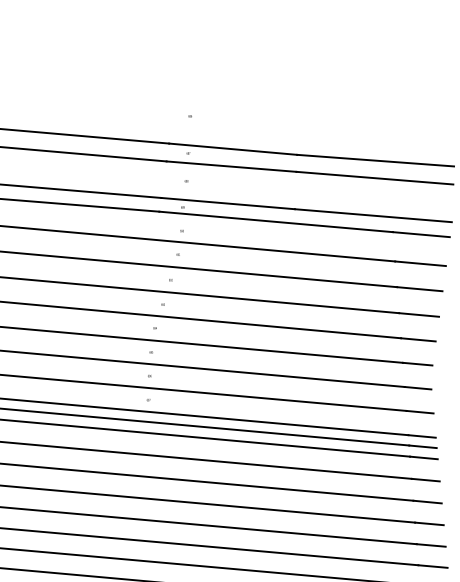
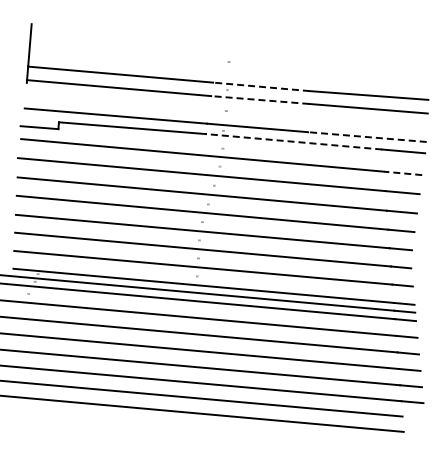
line: (233, 148) -> (261, 86), solid -> dashed
line: (230, 167) -> (259, 100), solid -> dashed
line: (372, 216) -> (366, 137), solid -> dashed
line: (275, 221) -> (293, 141), solid -> dashed
line: (419, 263) -> (402, 173), solid -> dashed

